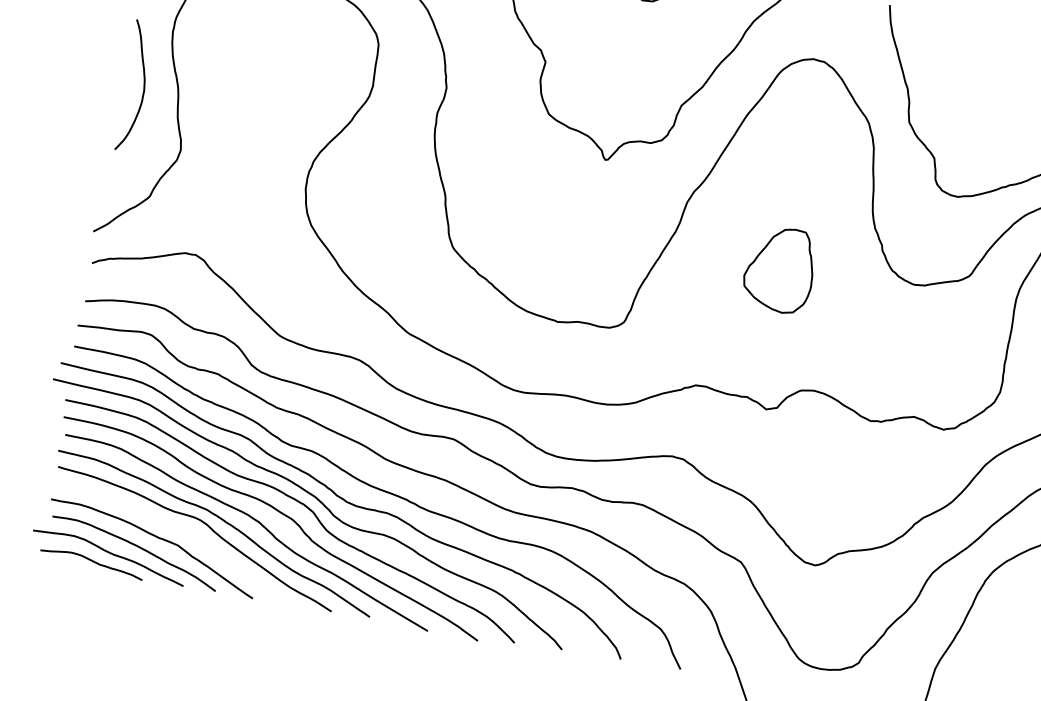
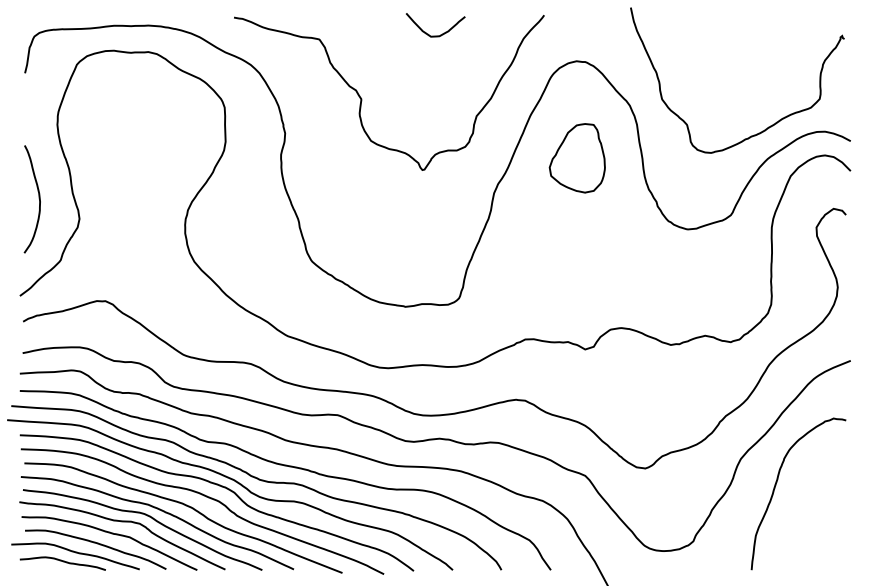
curve: (142, 86) -> (38, 198), moved
part: (778, 269) -> (576, 158), moved
curve: (171, 526) -> (122, 522), added

